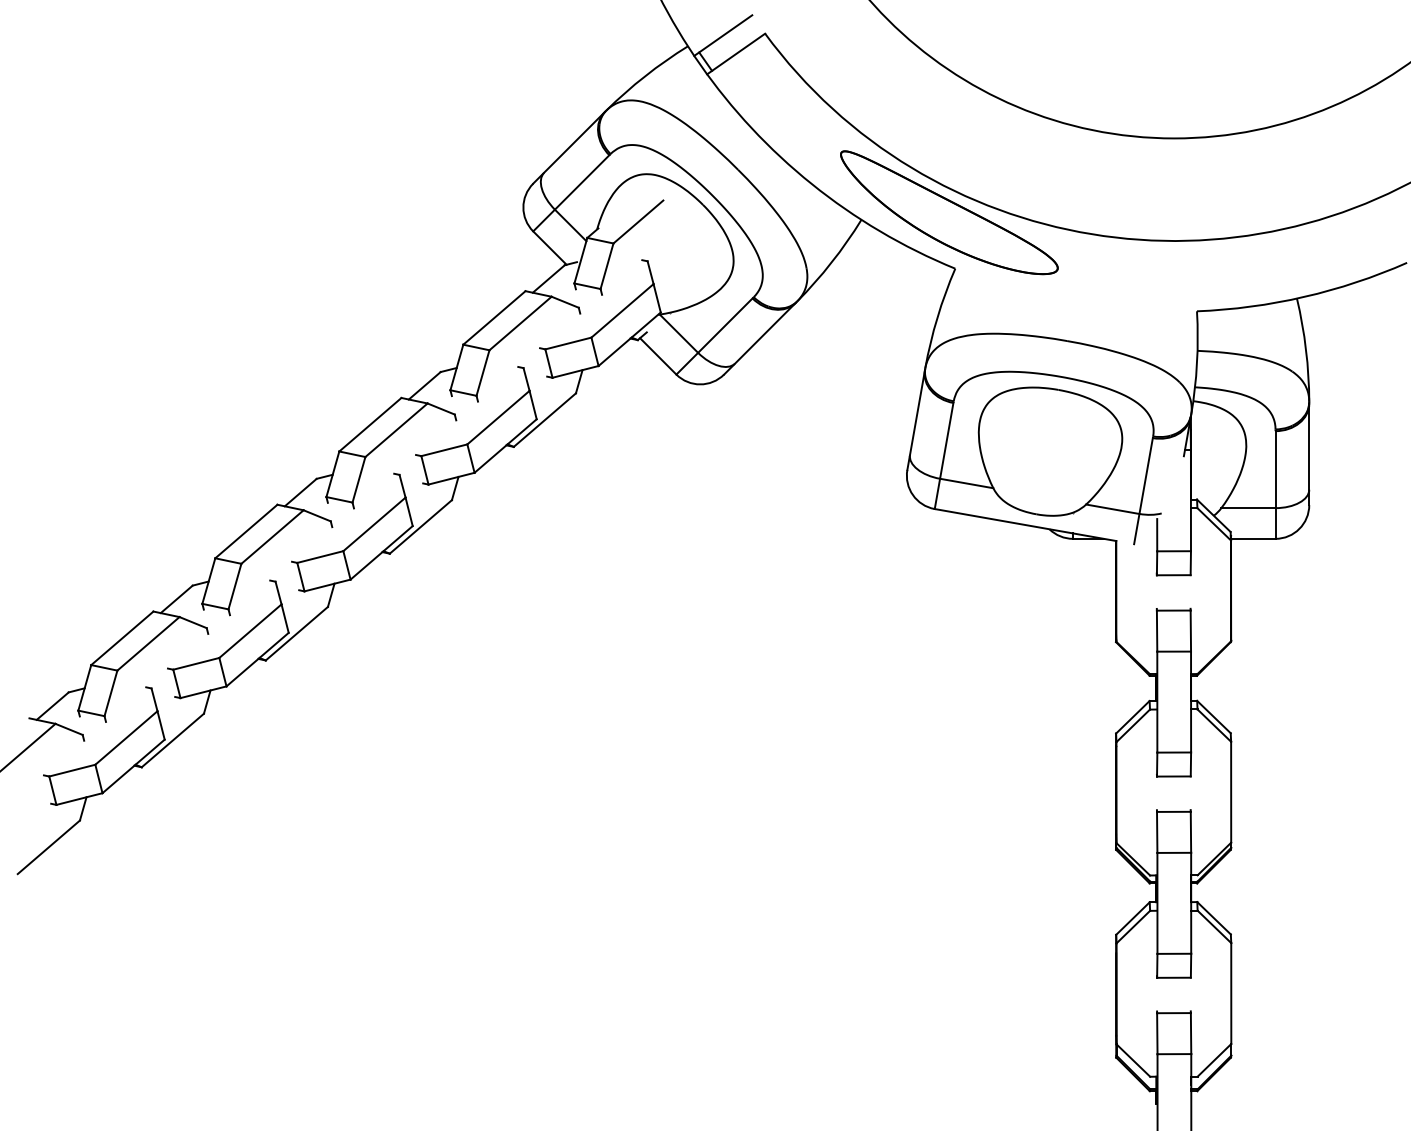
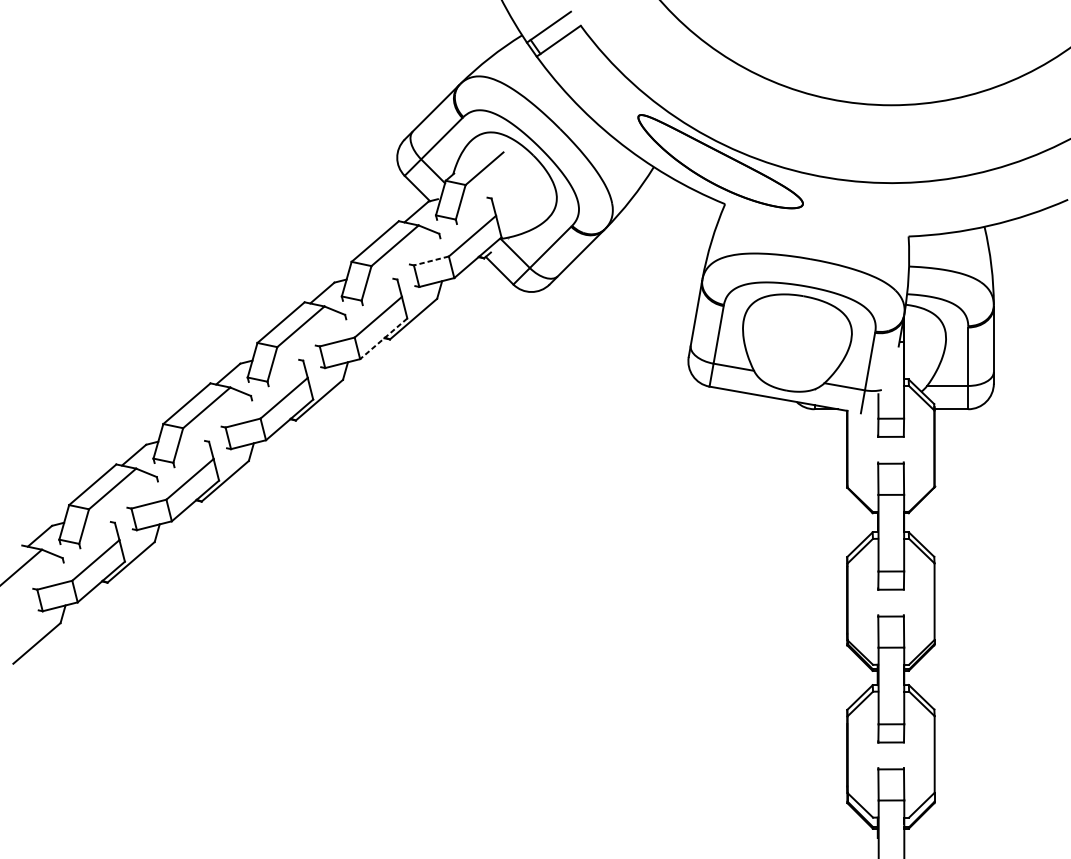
line: (568, 343) -> (431, 260), solid -> dashed
line: (505, 446) -> (383, 339), solid -> dashed

